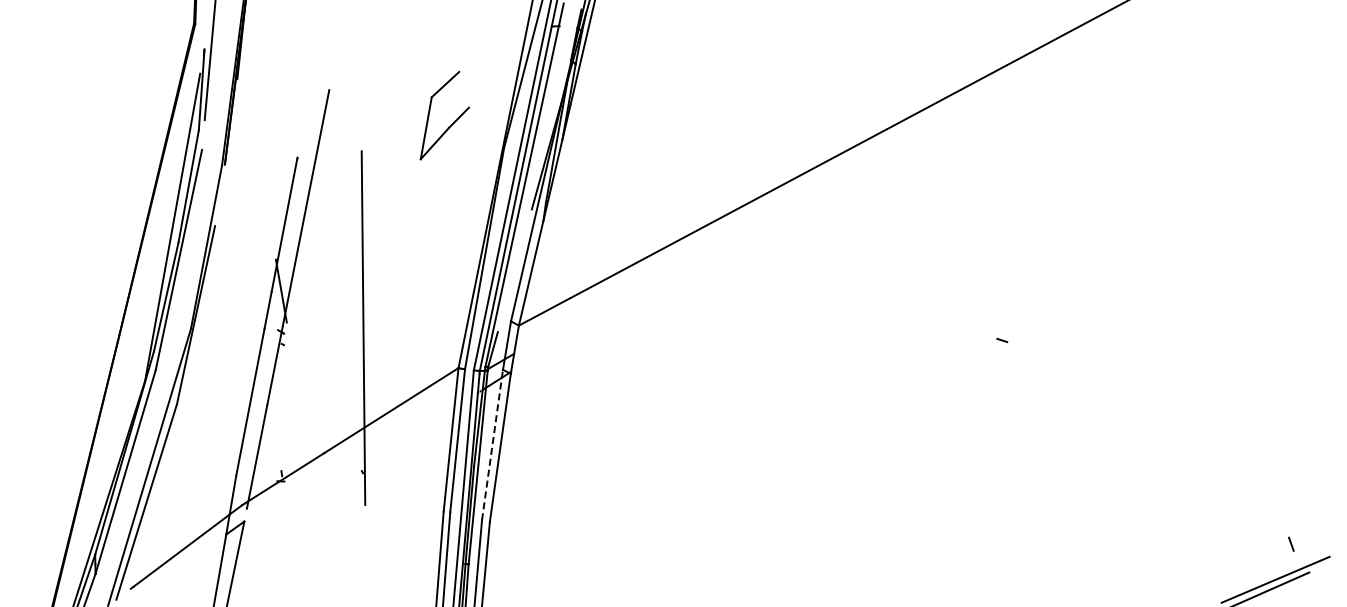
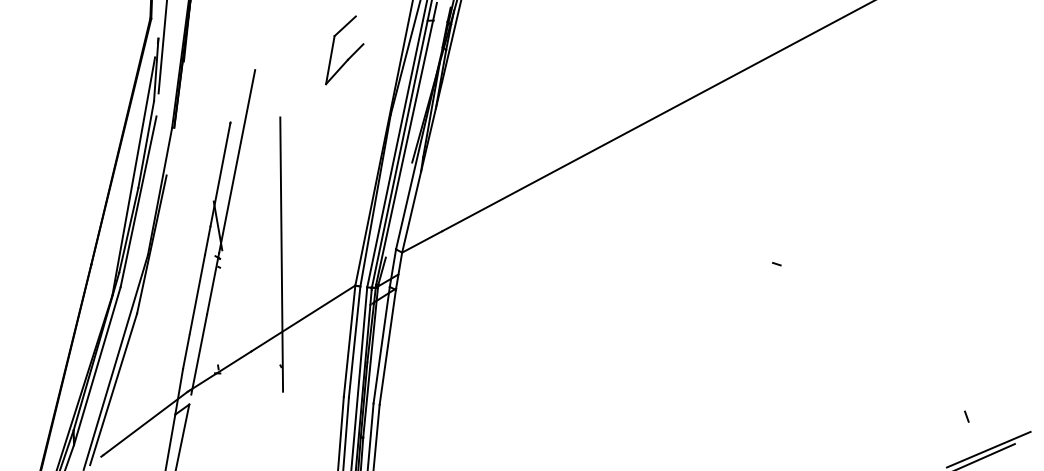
part: (452, 122) -> (350, 55), moved
line: (492, 445) -> (381, 345), dashed -> solid
line: (1291, 543) -> (966, 416), moved

